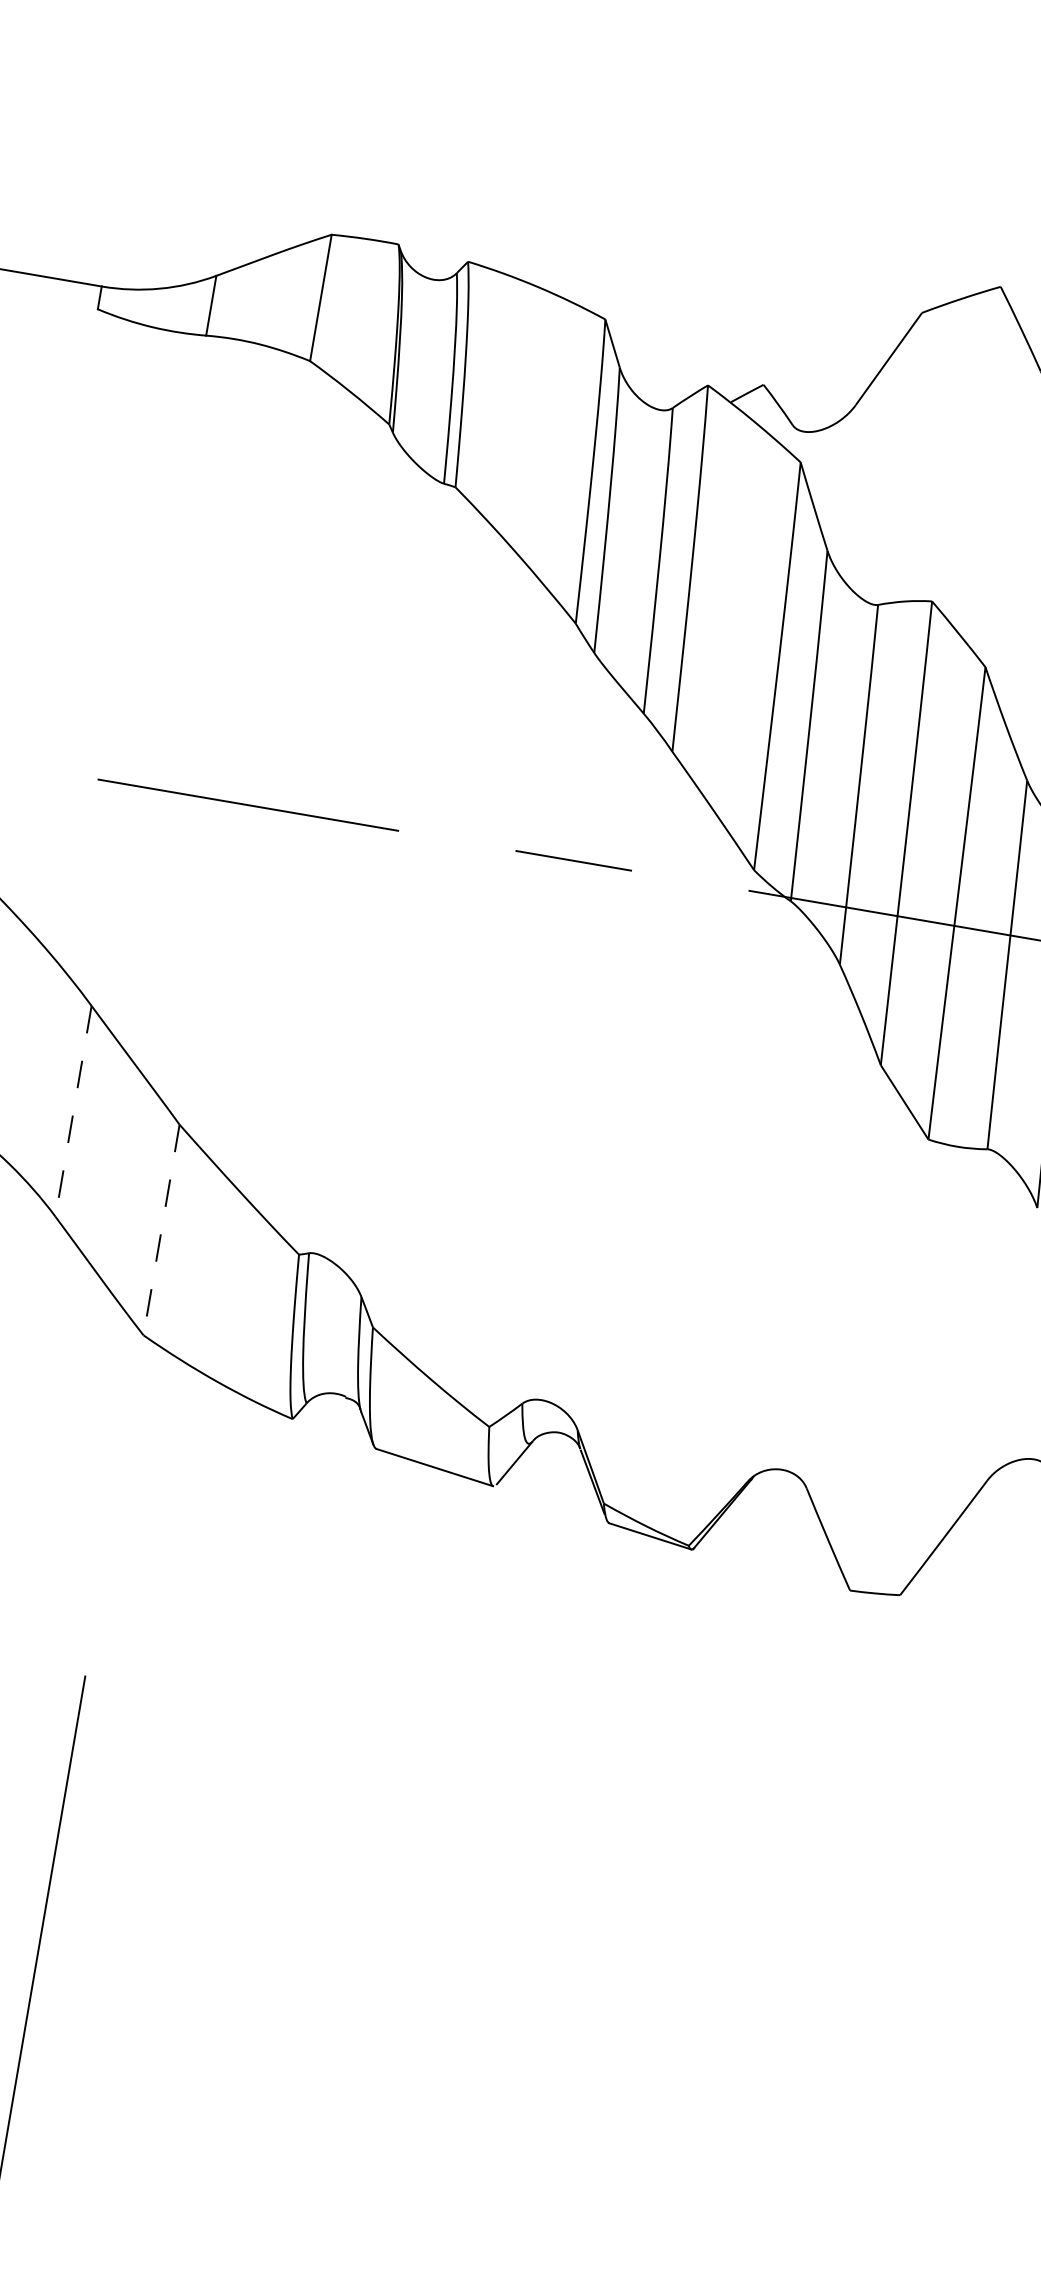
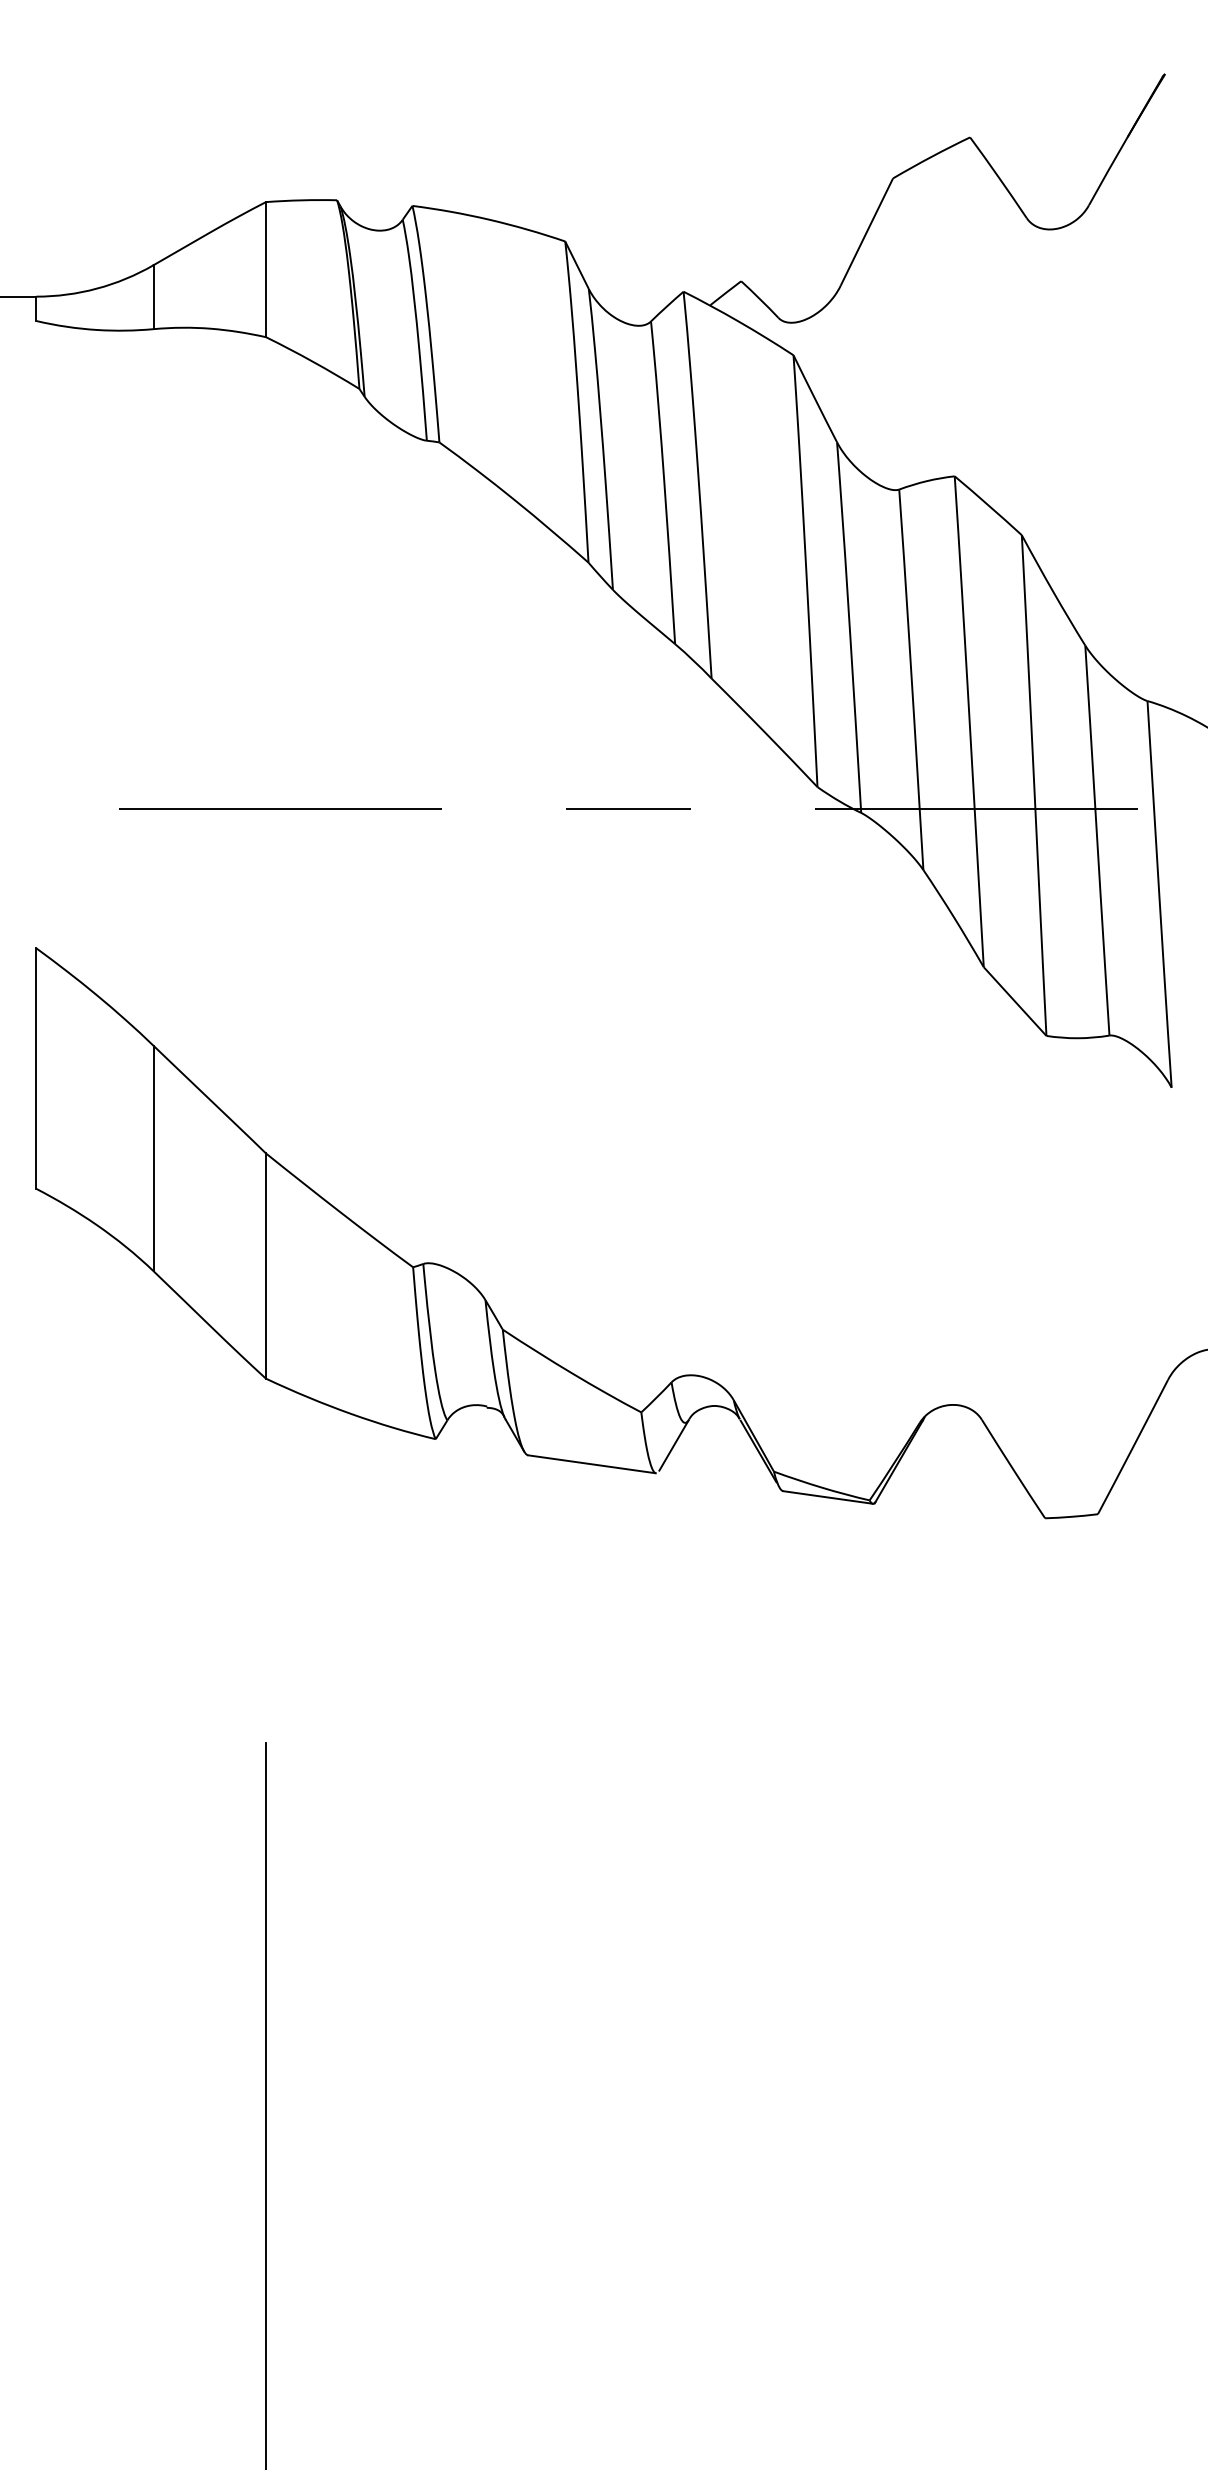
line: (73, 1111) -> (153, 1158), dashed -> solid
line: (161, 1230) -> (265, 1266), dashed -> solid

